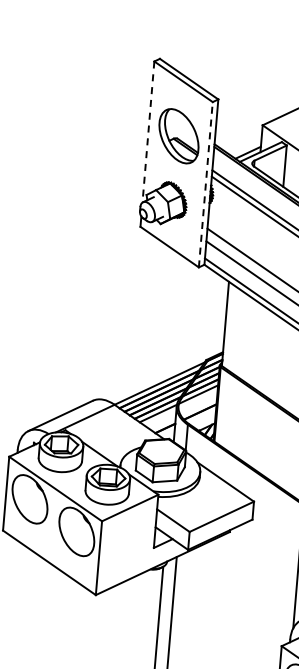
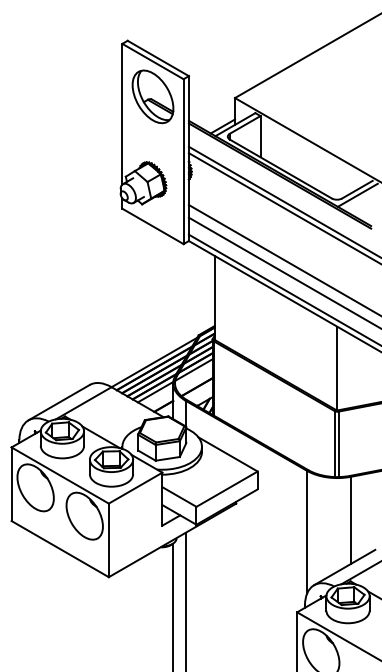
line: (148, 132) -> (122, 114), dashed -> solid
part: (178, 135) -> (152, 96), moved
line: (205, 184) -> (183, 161), dashed -> solid

